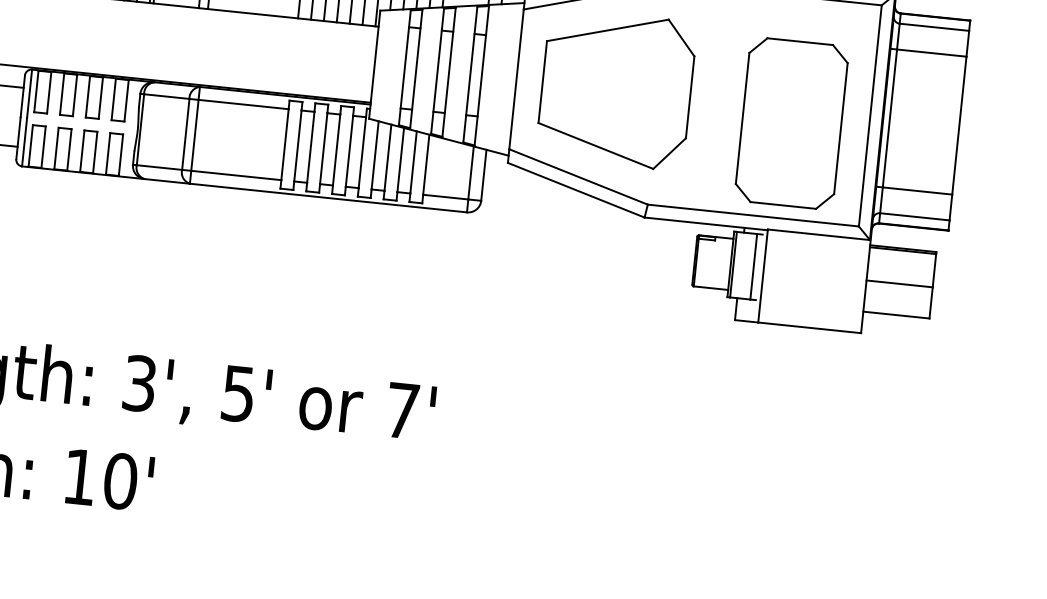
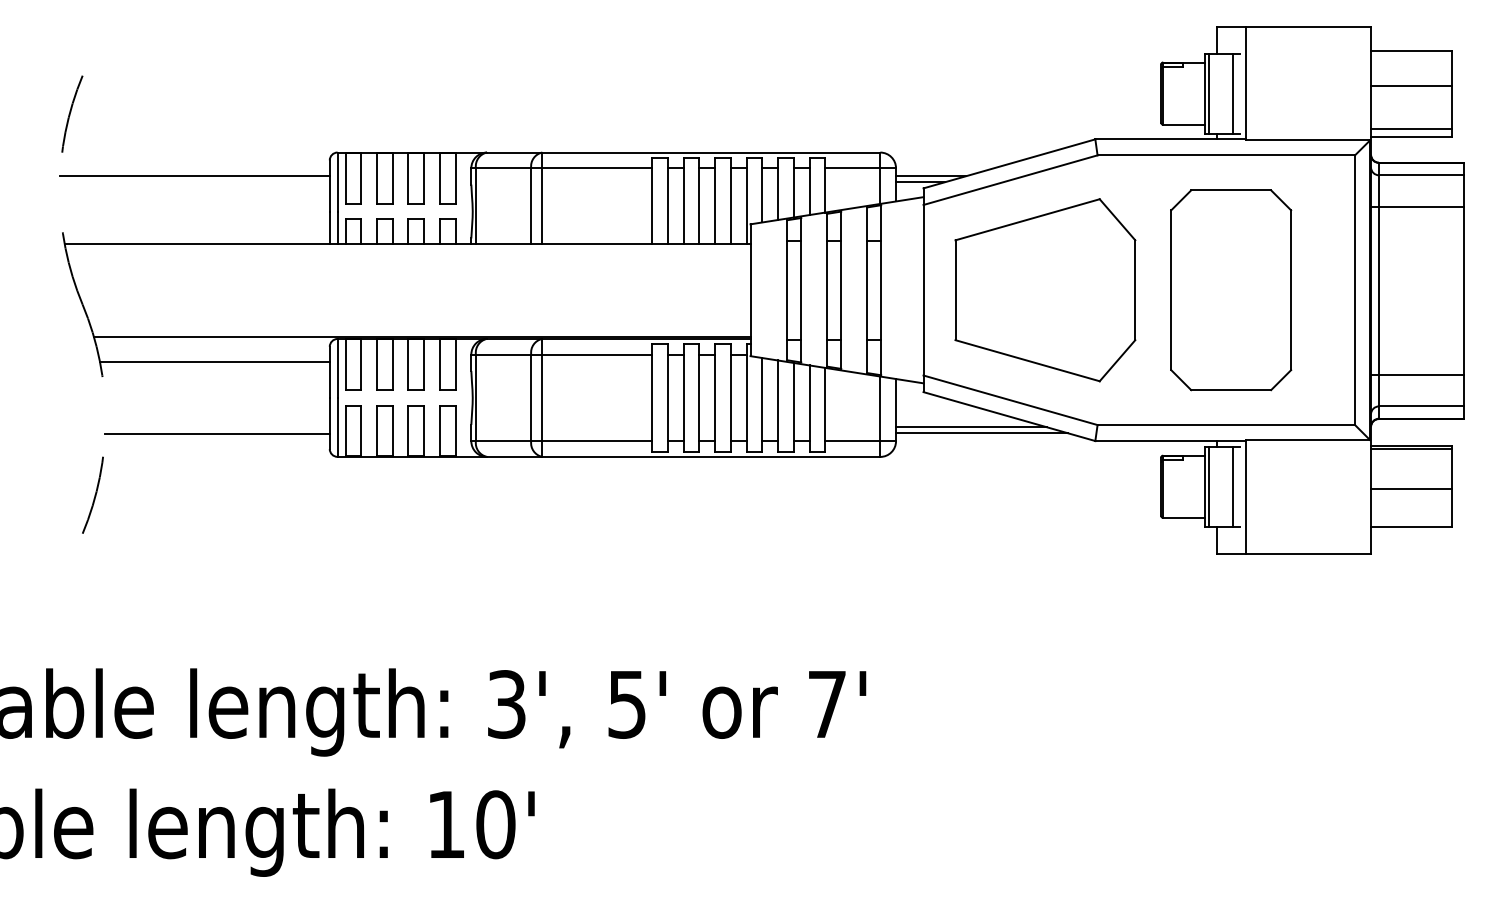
part: (791, 123) -> (1231, 290), moved
line: (544, 195) -> (971, 427), added
line: (552, 201) -> (982, 433), added

